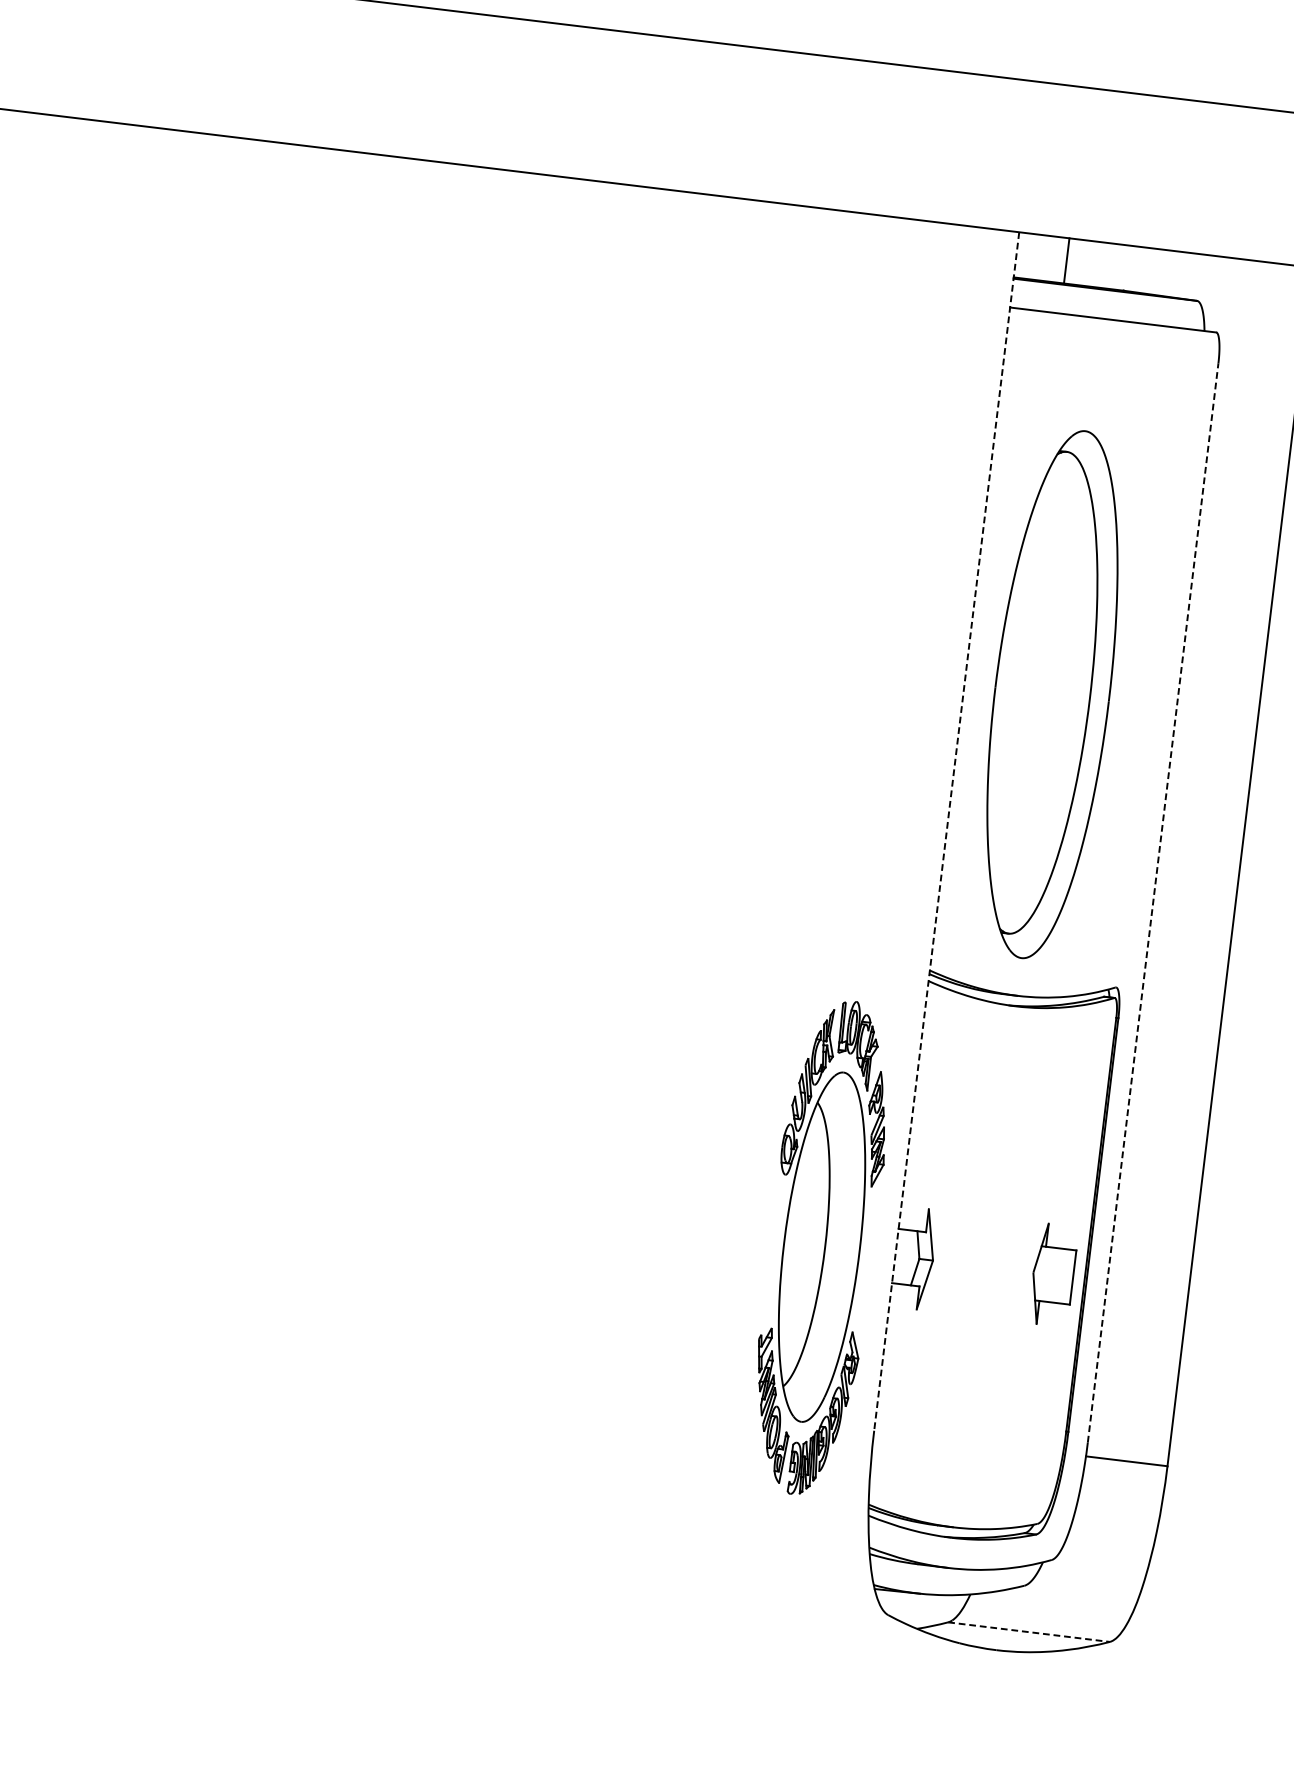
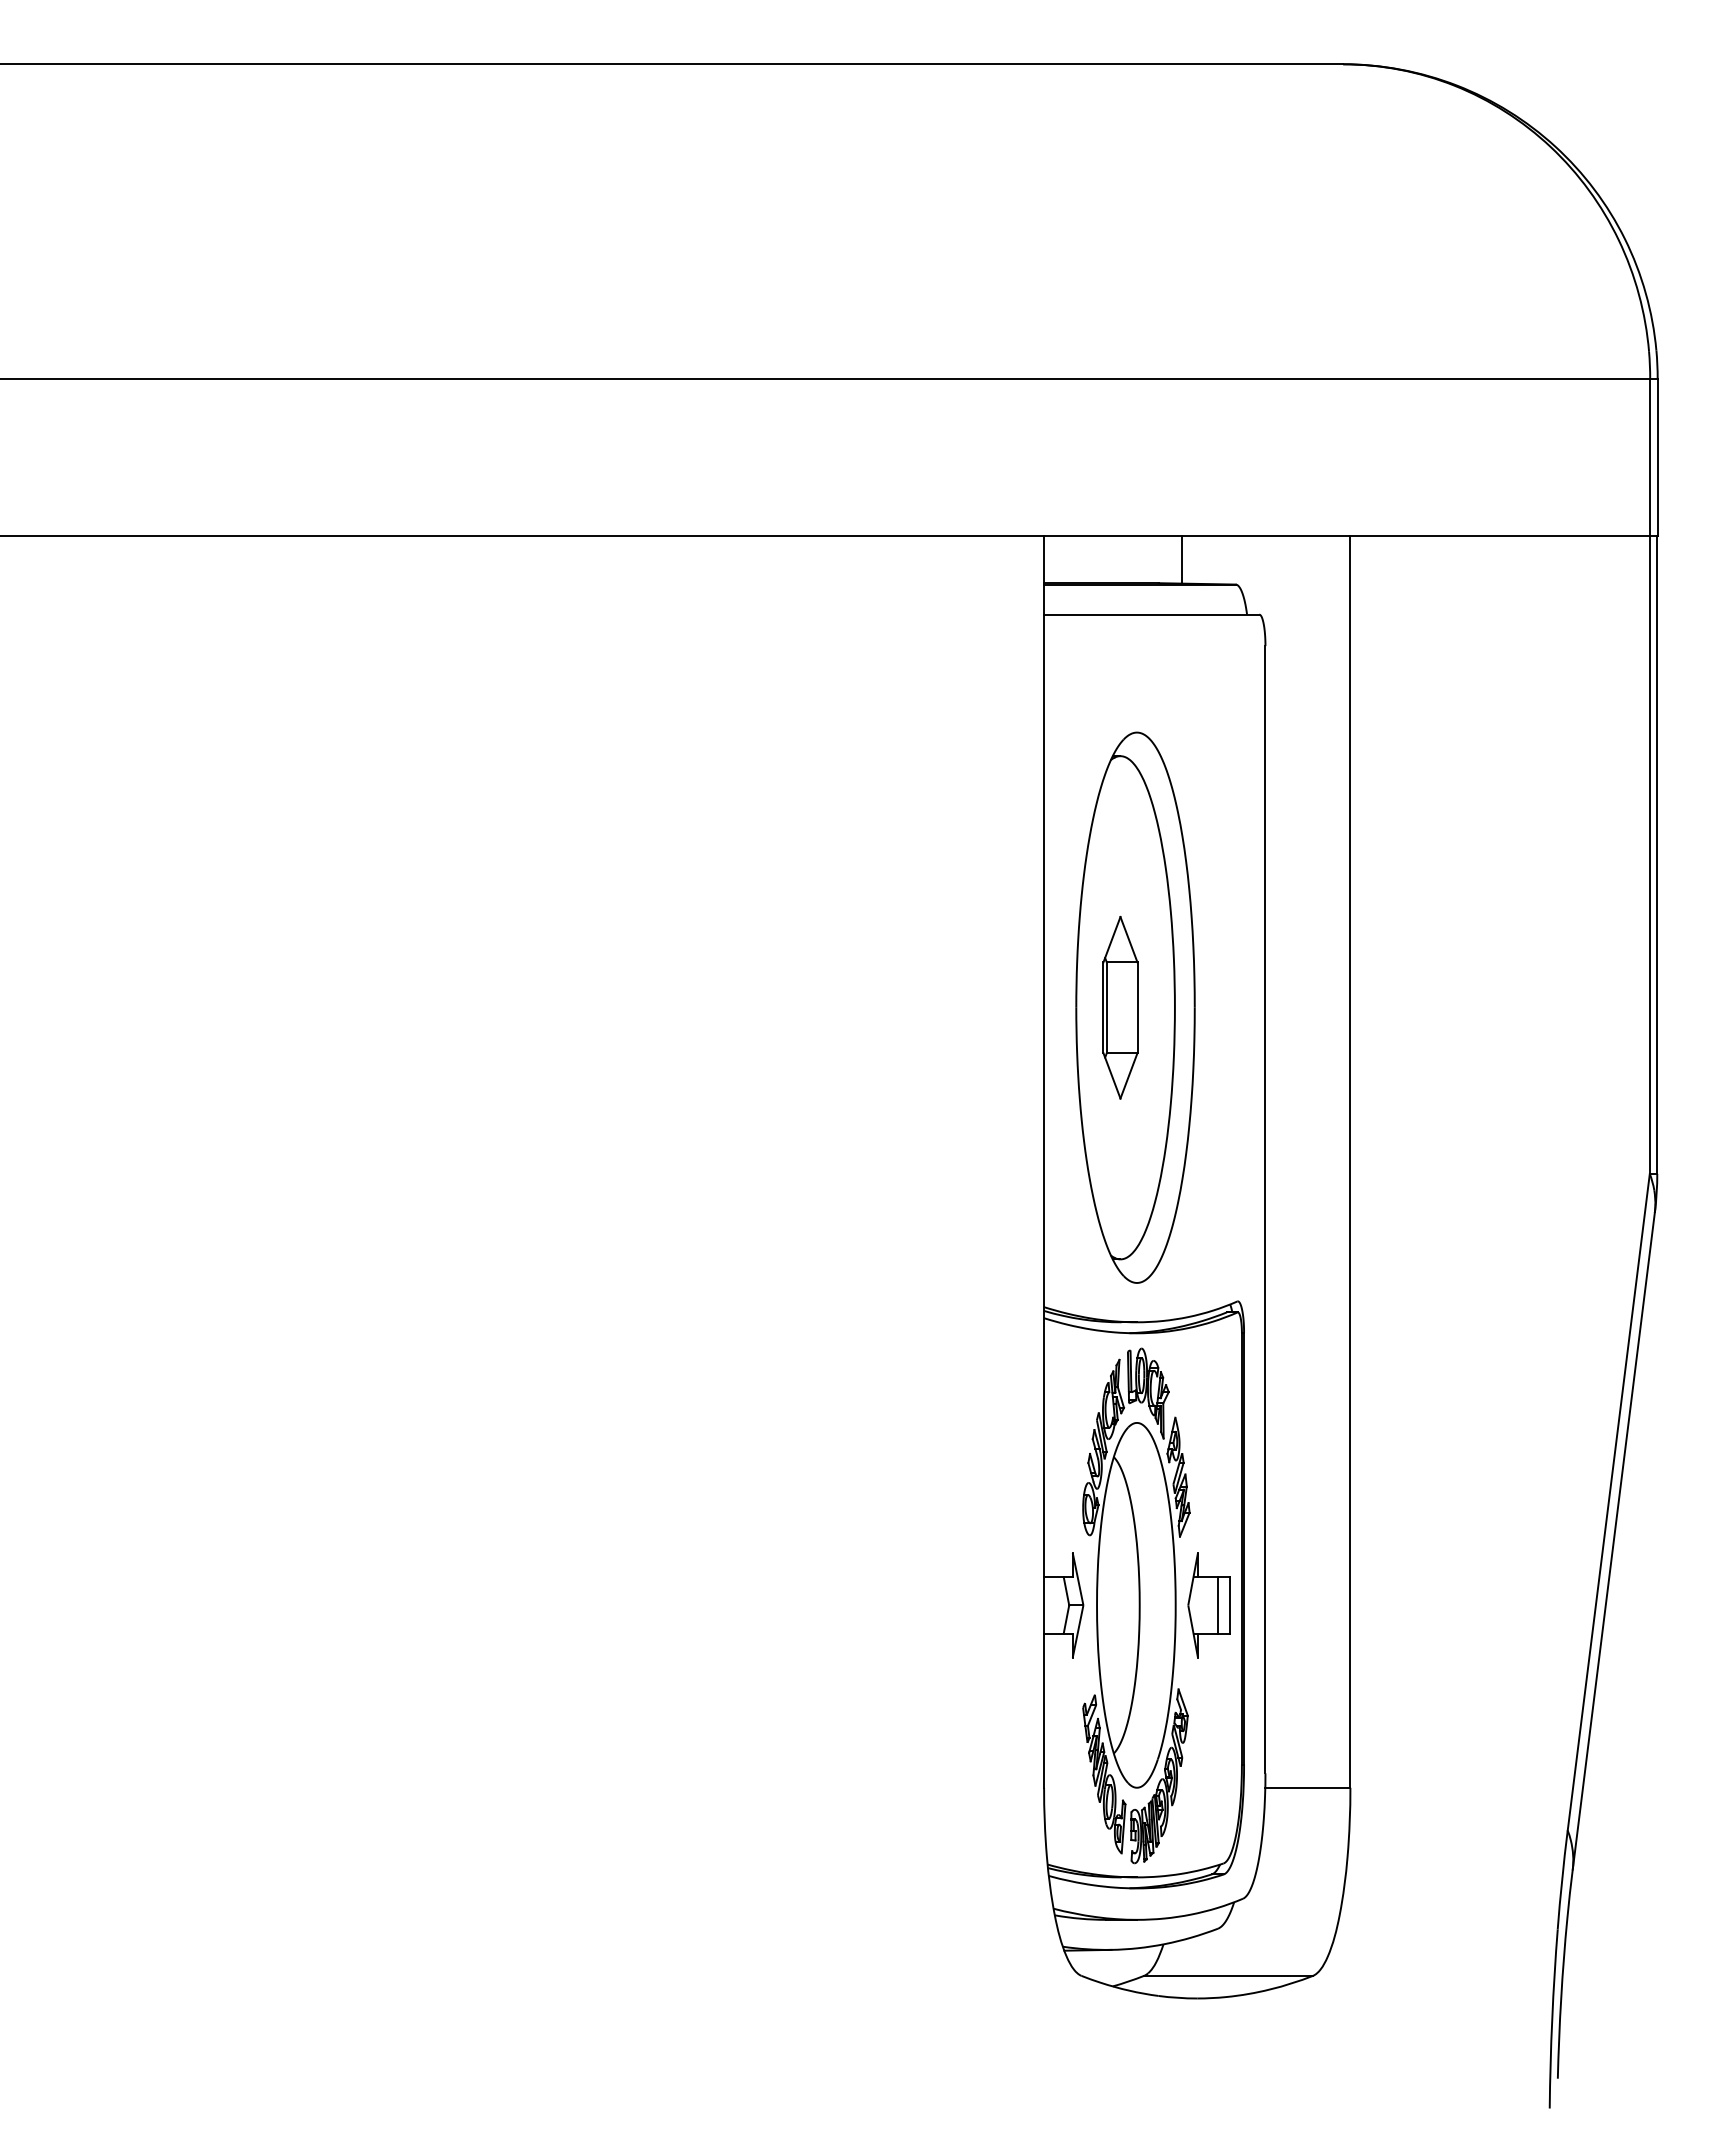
line: (1066, 260) -> (1181, 559), moved
part: (1037, 692) -> (1120, 1007), added
line: (947, 831) -> (1044, 1161), dashed -> solid
line: (1153, 902) -> (1265, 1209), dashed -> solid
part: (822, 1247) -> (1136, 1605), moved
line: (1062, 1276) -> (1218, 1605), added
line: (1029, 1631) -> (1229, 1975), dashed -> solid

